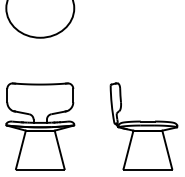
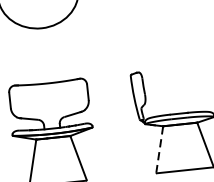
line: (128, 149) -> (159, 149), solid -> dashed

